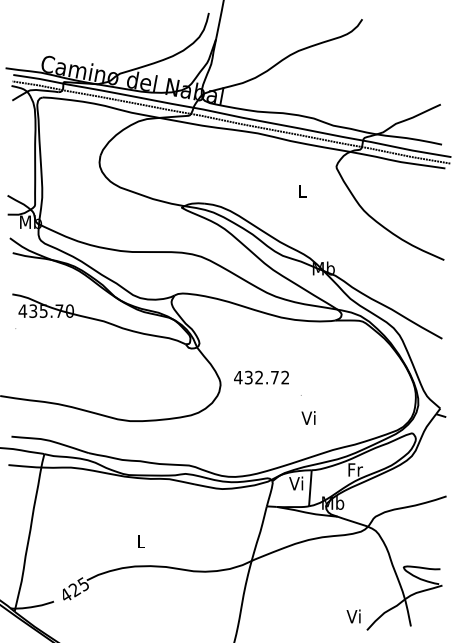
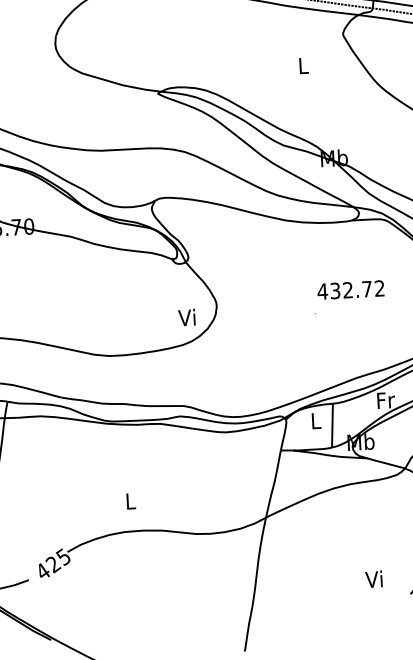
text: (261, 377) -> (350, 289), moved
text: (308, 417) -> (186, 317), moved
text: (296, 483) -> (315, 420), Vi -> L
text: (353, 616) -> (373, 579), moved

